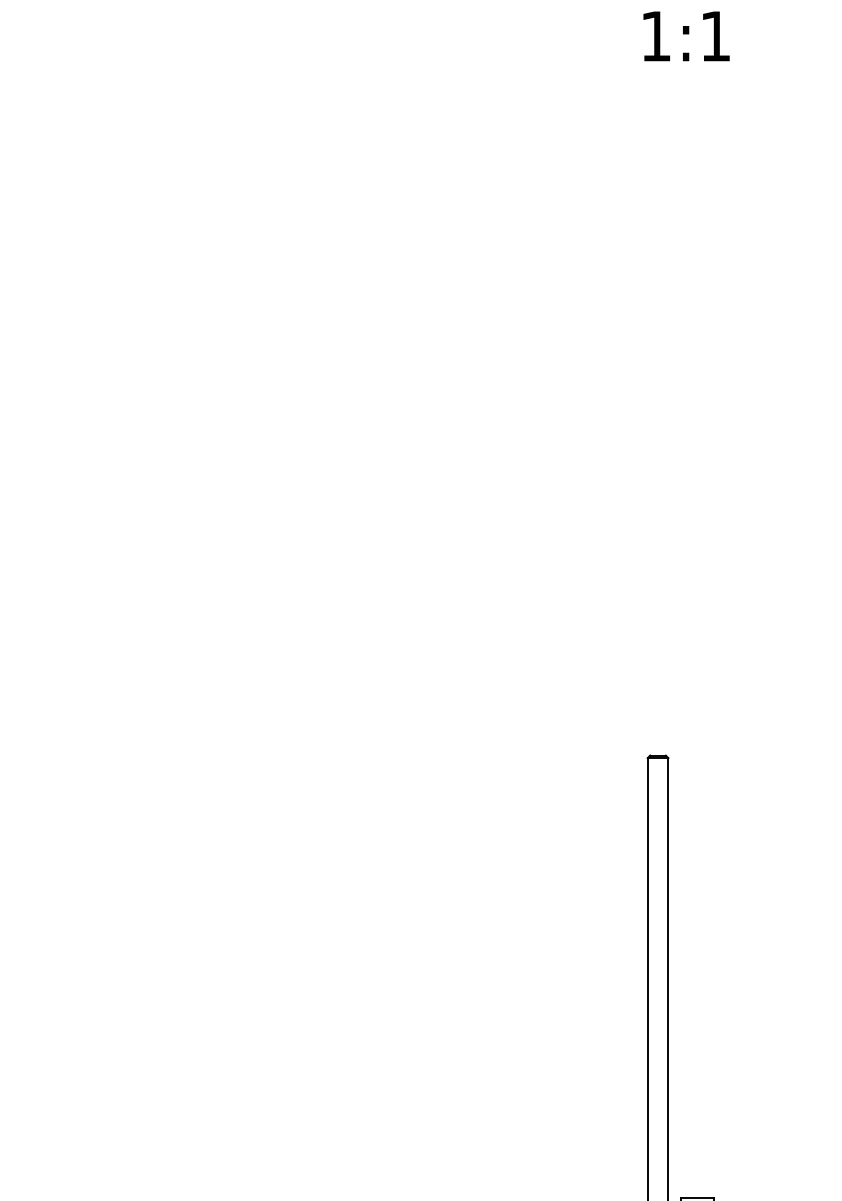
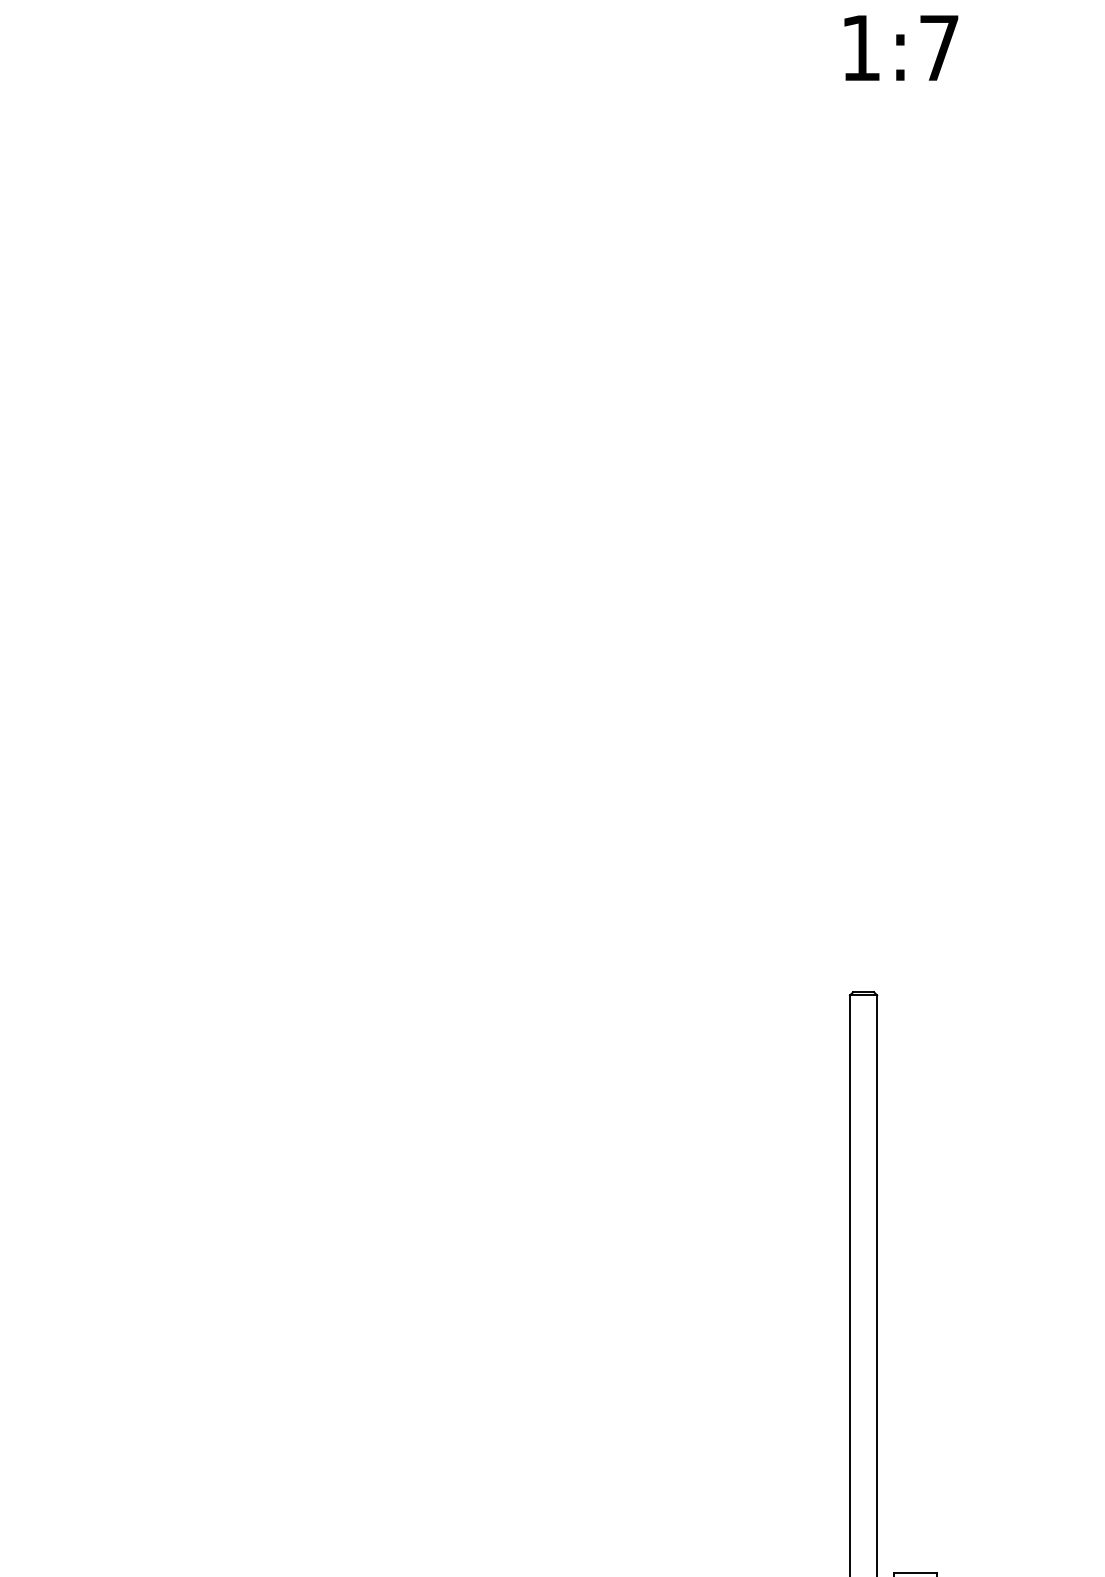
text: (715, 35) -> (939, 47), 1:1 -> 1:7

